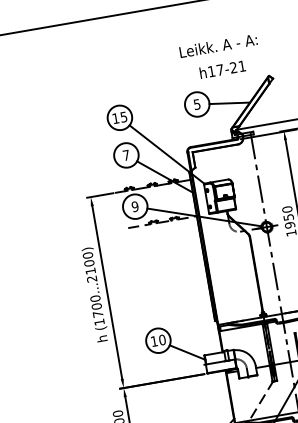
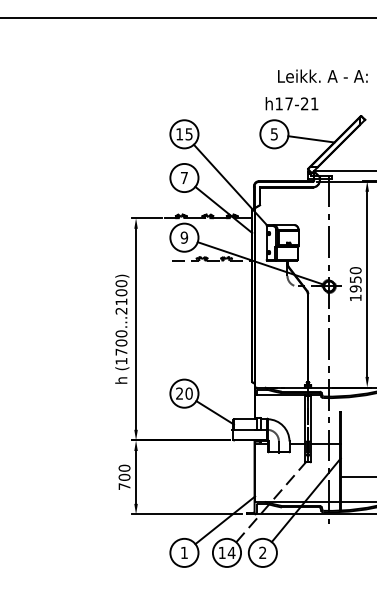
text: (218, 45) -> (322, 75), moved
text: (222, 69) -> (291, 103), moved
text: (154, 341) -> (179, 393), 10 -> 20

